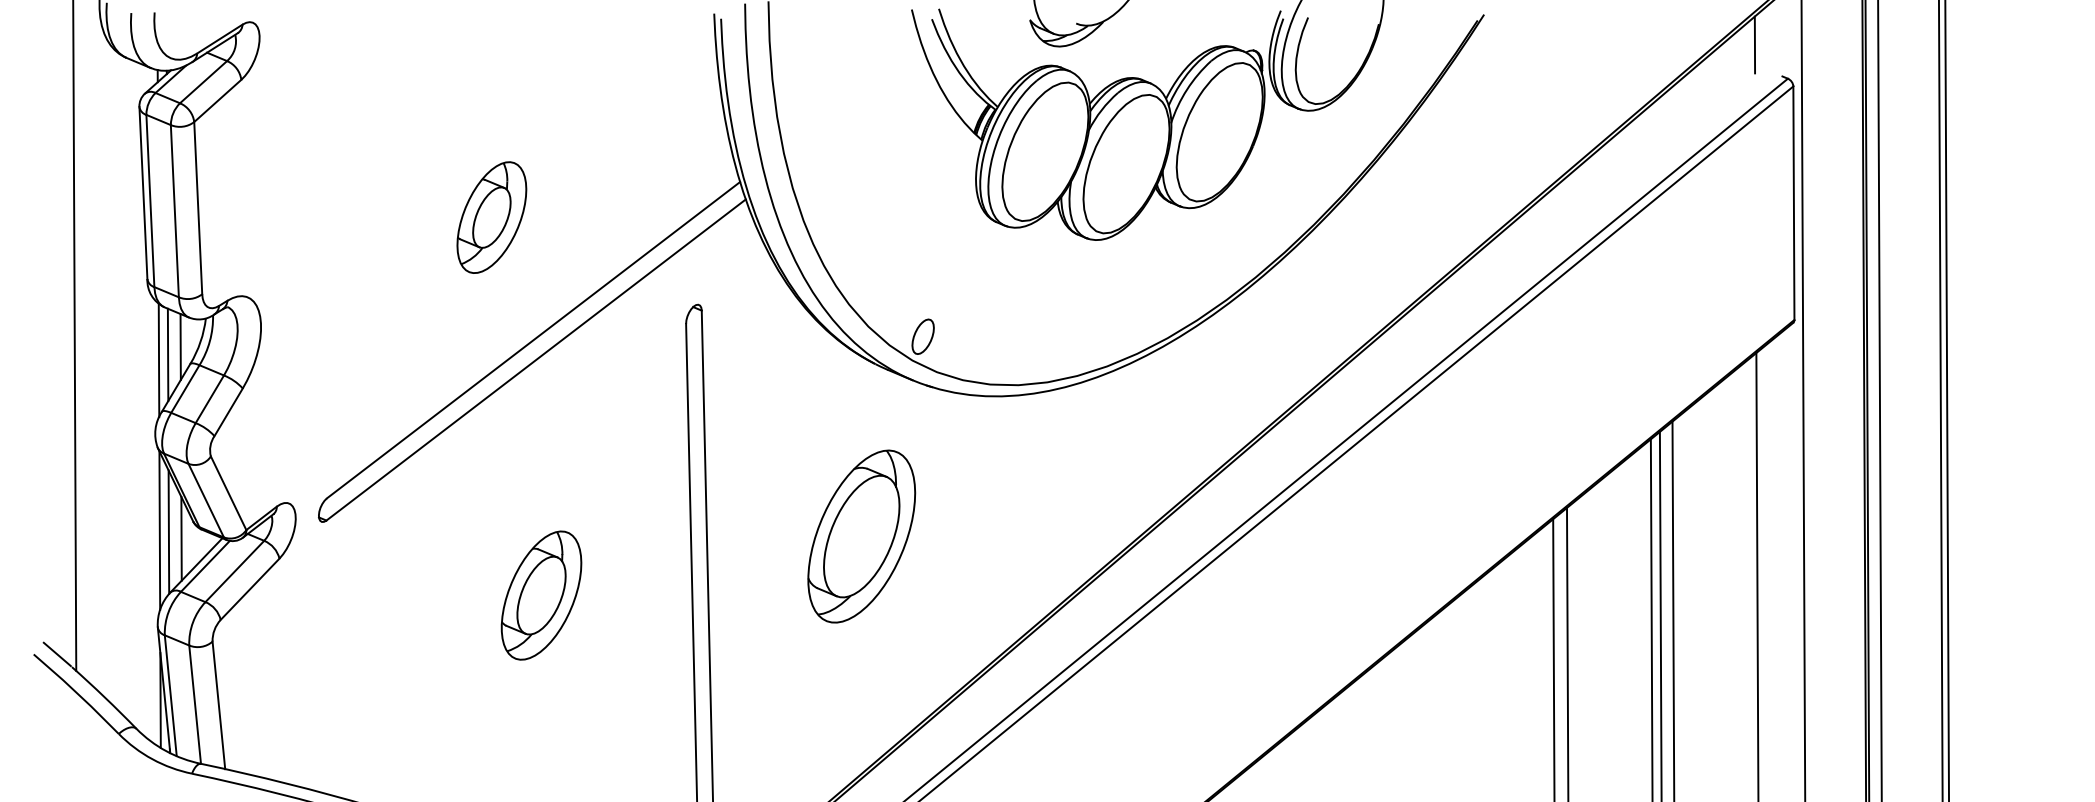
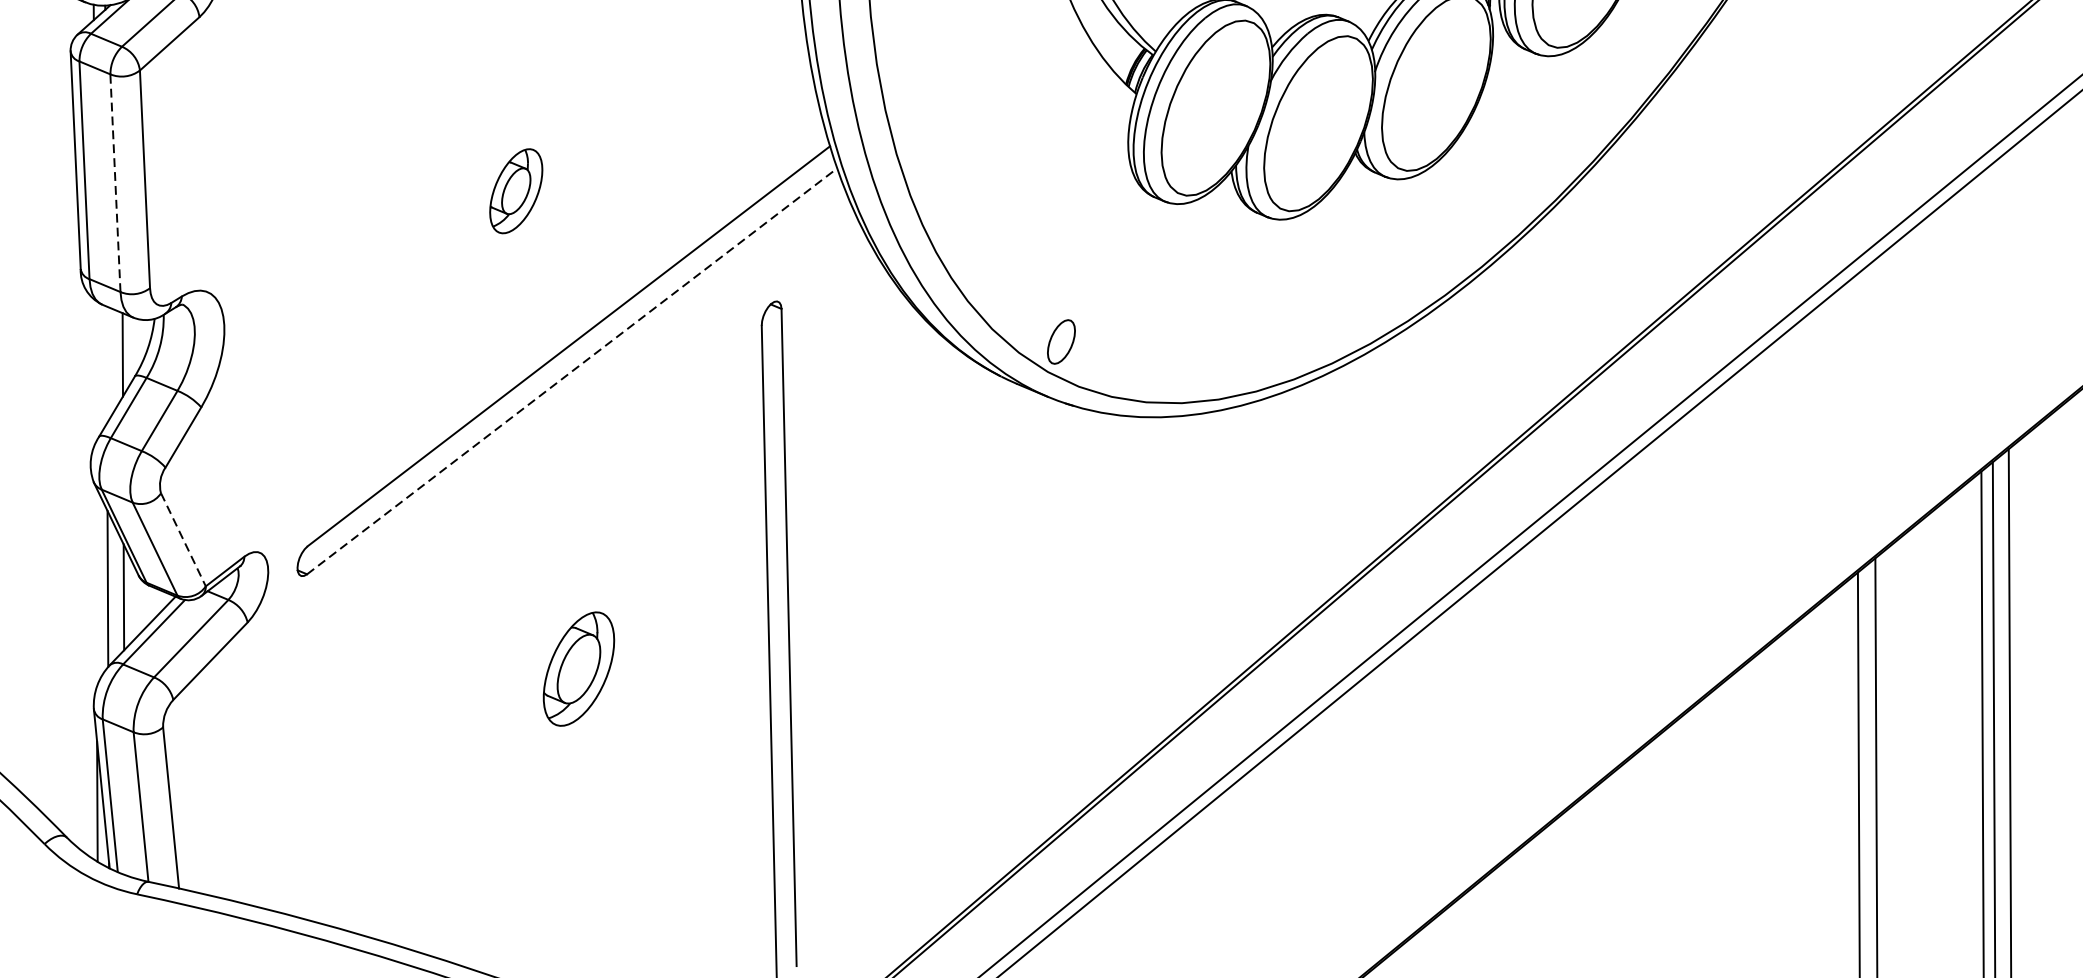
line: (174, 210) -> (114, 182), solid -> dashed
part: (491, 217) -> (515, 191), size x0.6
line: (167, 354) -> (106, 364), removed
line: (536, 359) -> (572, 370), solid -> dashed
line: (158, 360) -> (94, 371), removed
line: (228, 493) -> (183, 540), solid -> dashed
line: (159, 530) -> (96, 586), removed
part: (861, 536) -> (983, 594), removed
part: (541, 595) -> (578, 669), size x0.7

